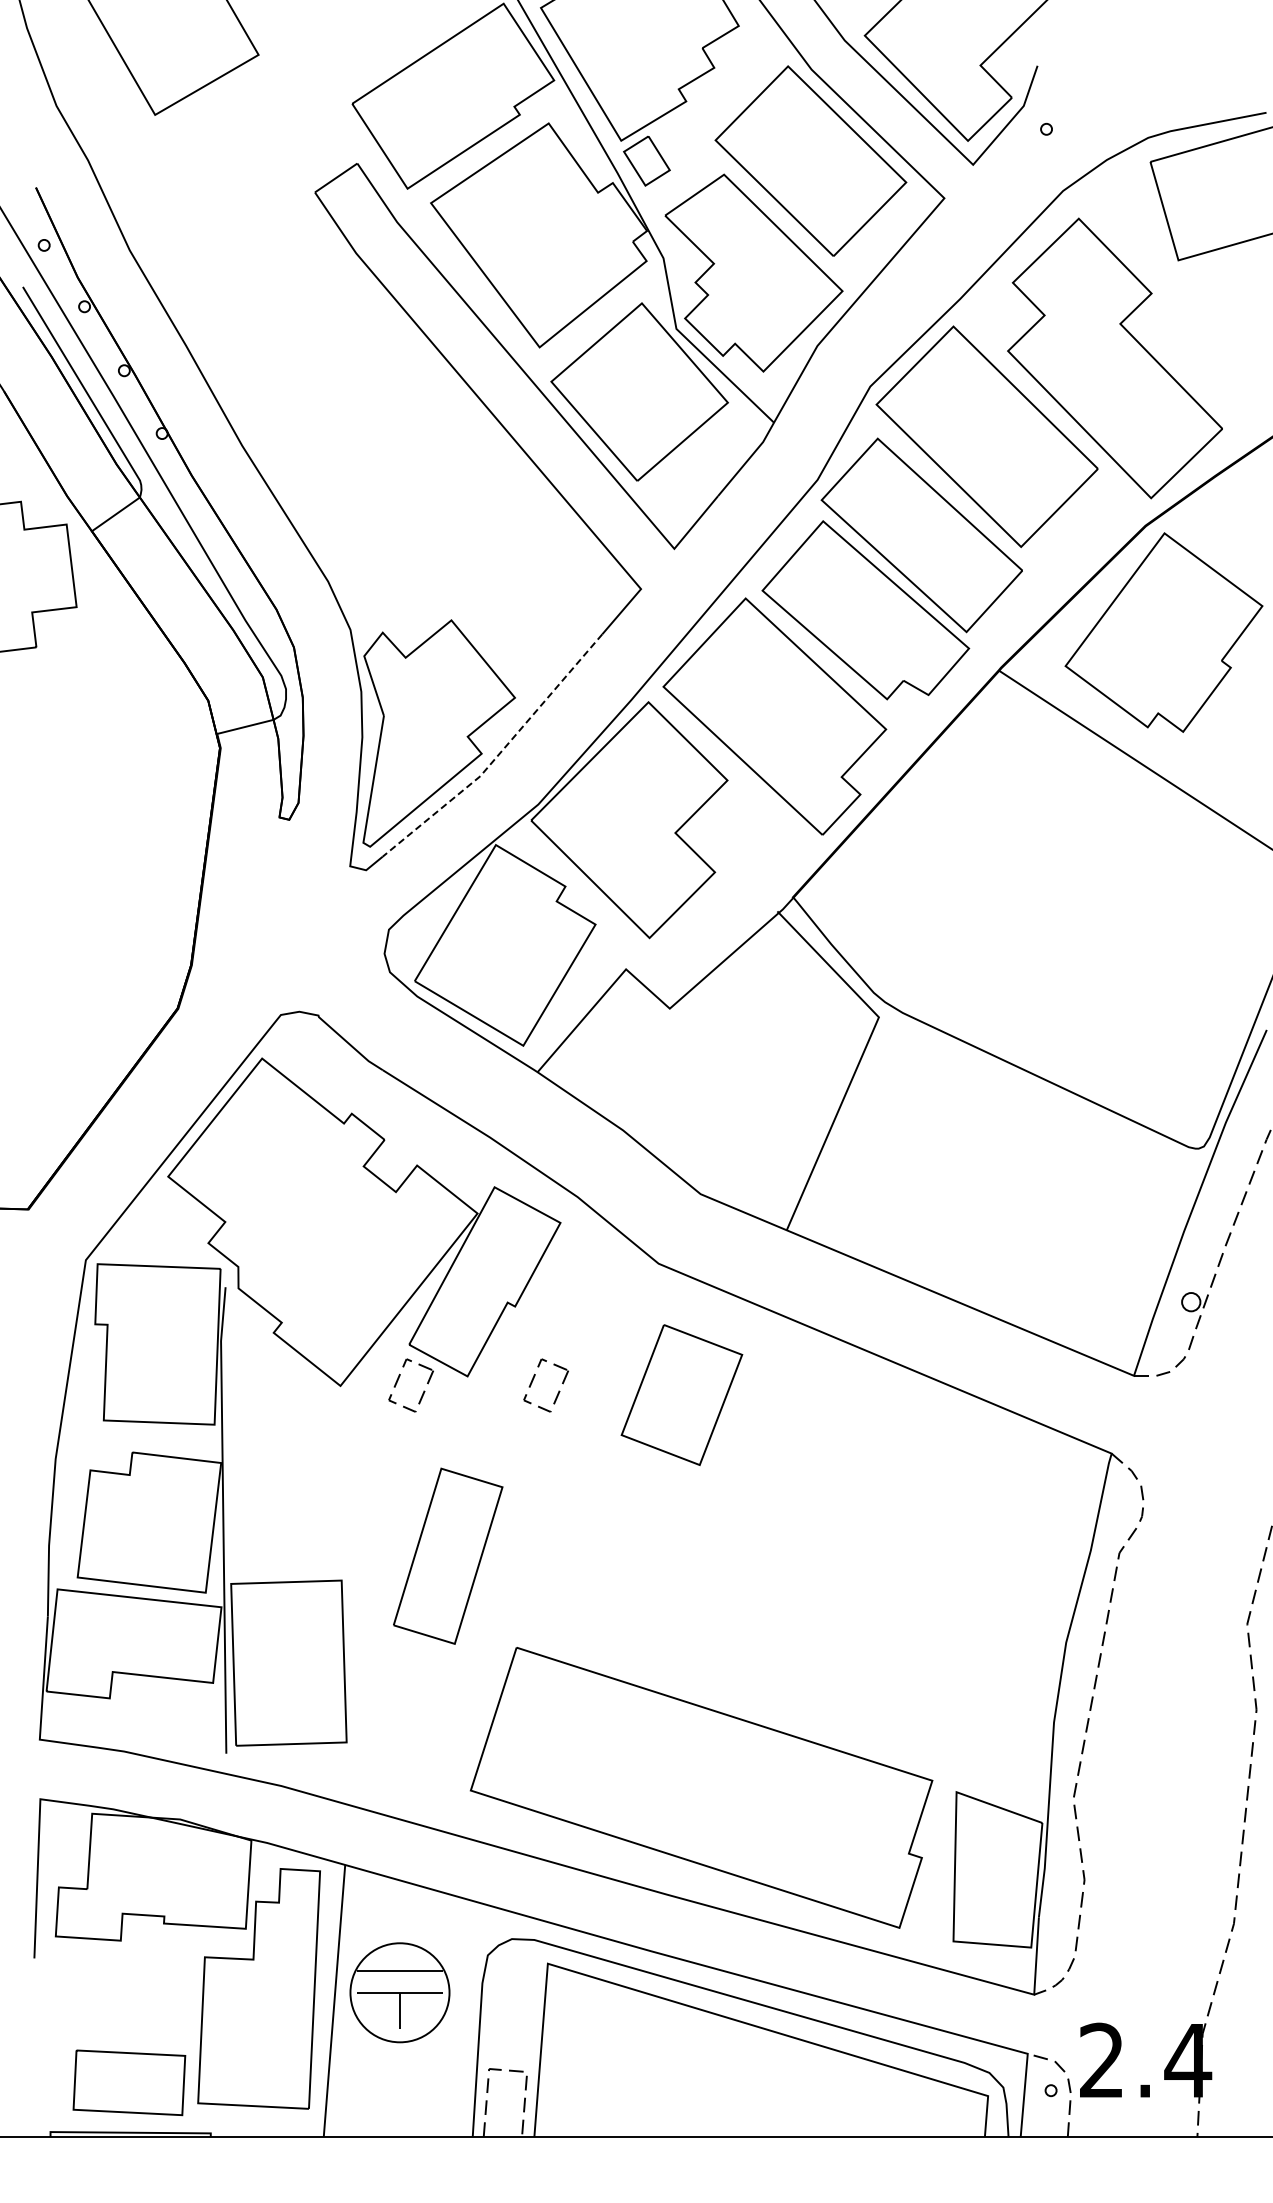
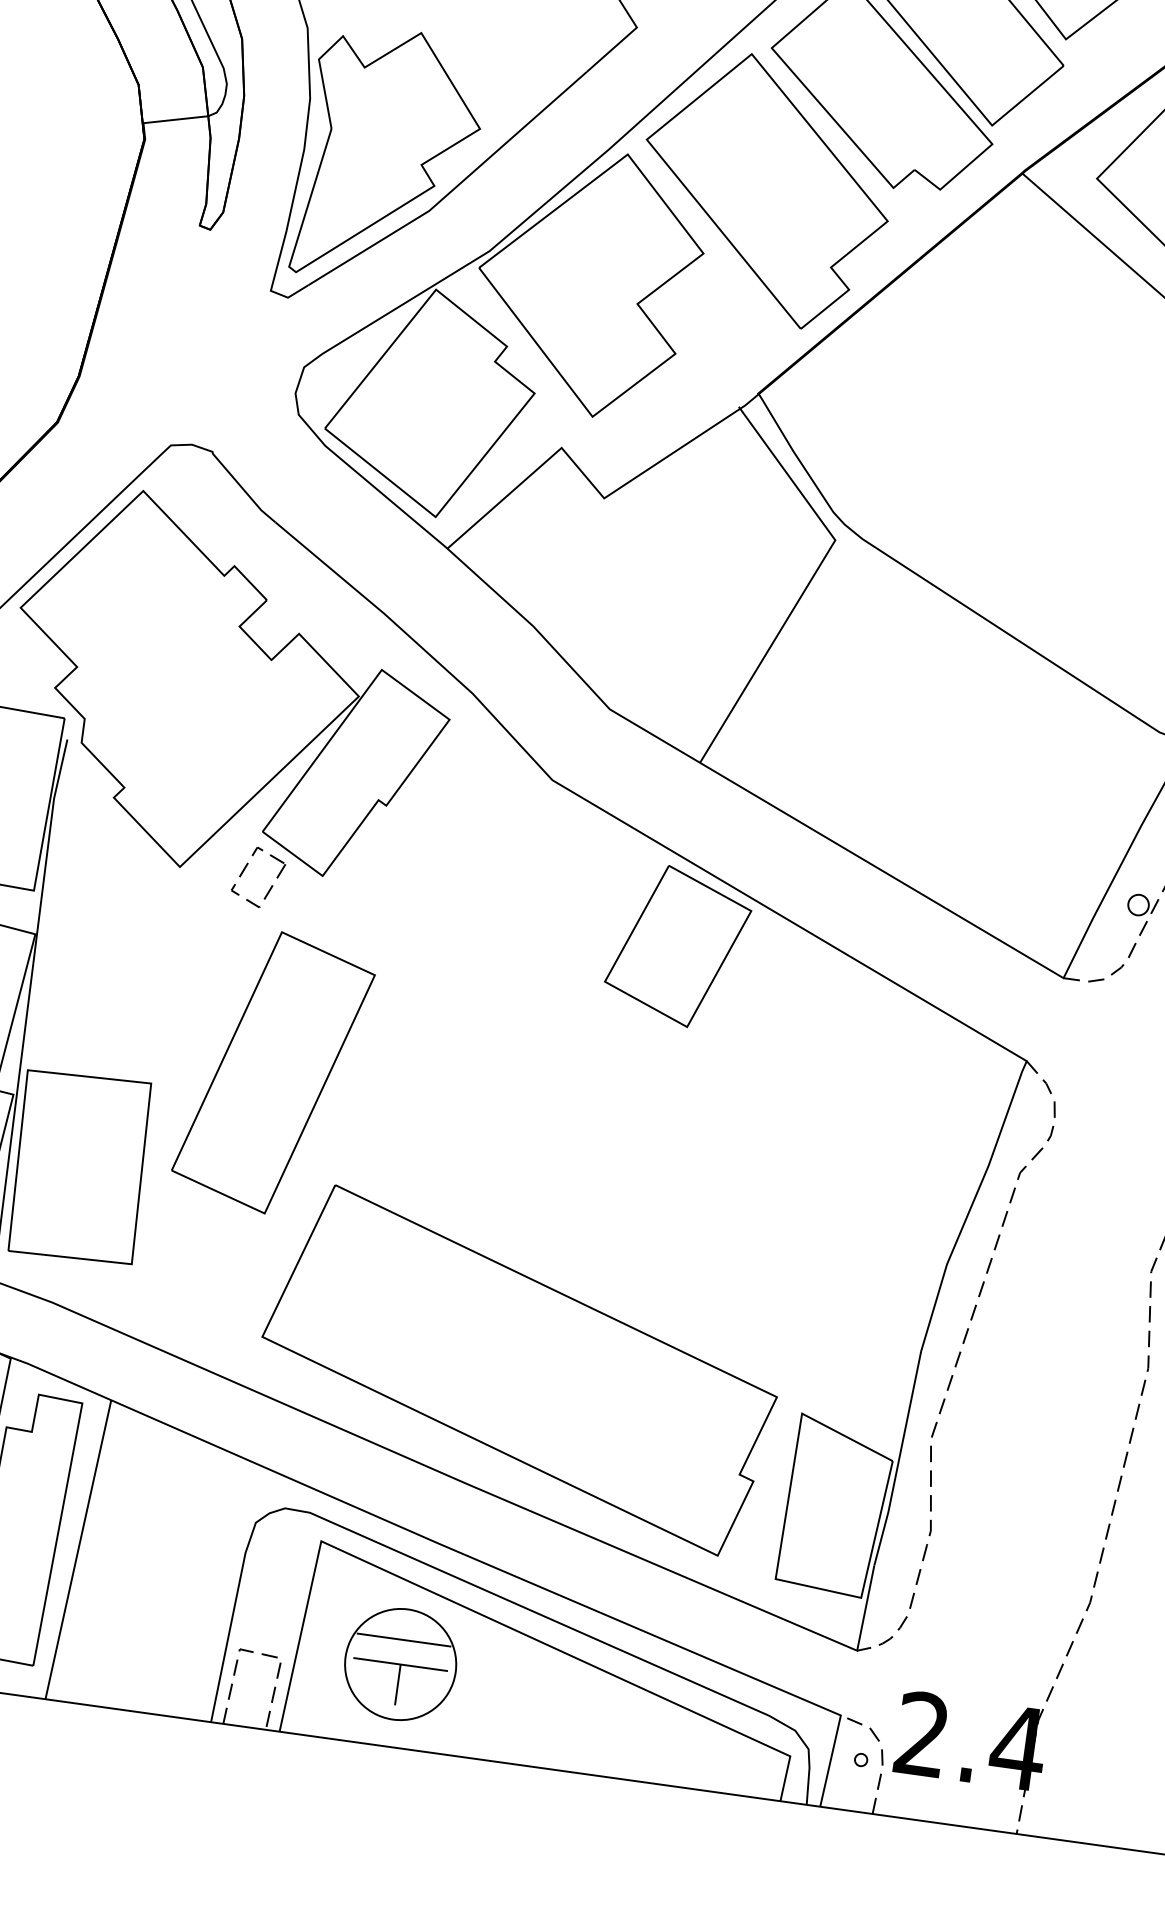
line: (499, 753) -> (454, 188), dashed -> solid
part: (533, 1380) -> (395, 890), removed
part: (681, 1394) -> (677, 945), moved
part: (447, 1556) -> (272, 1073), size x1.43
part: (399, 1992) -> (400, 1664), moved

